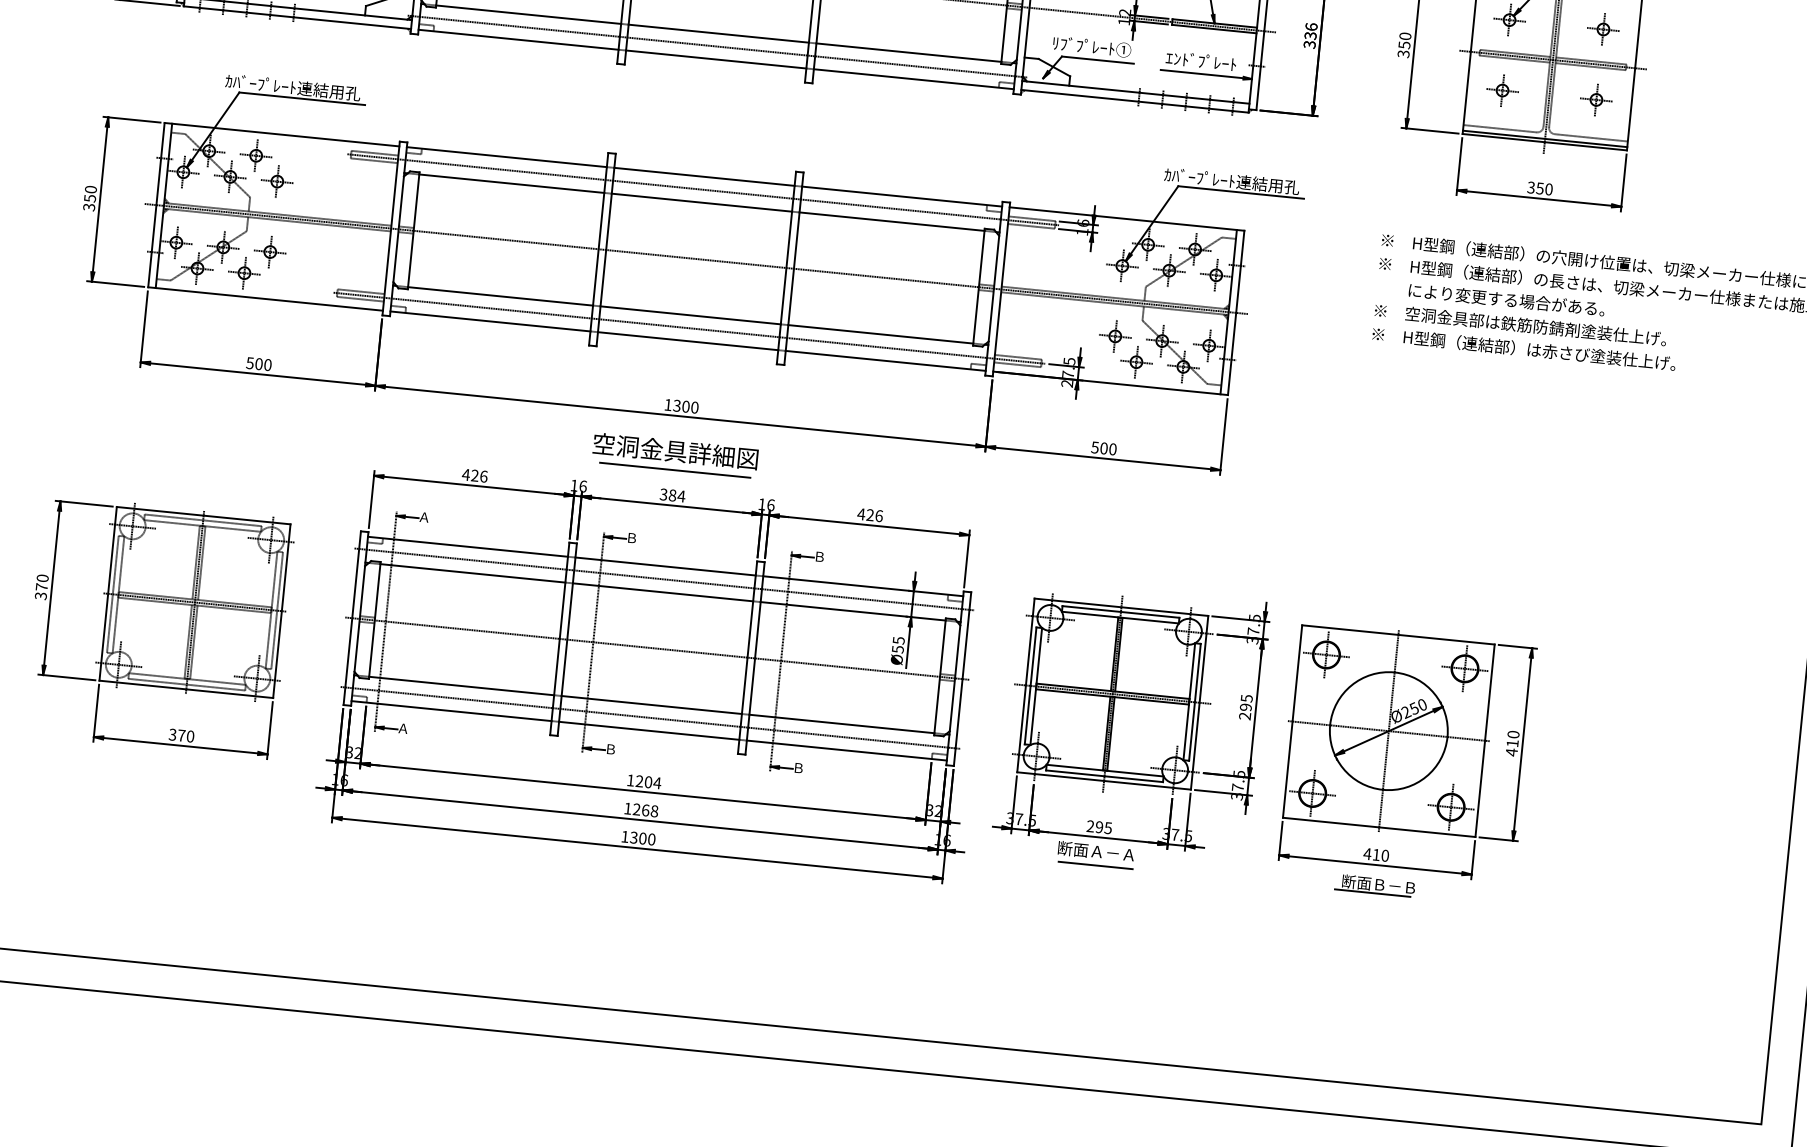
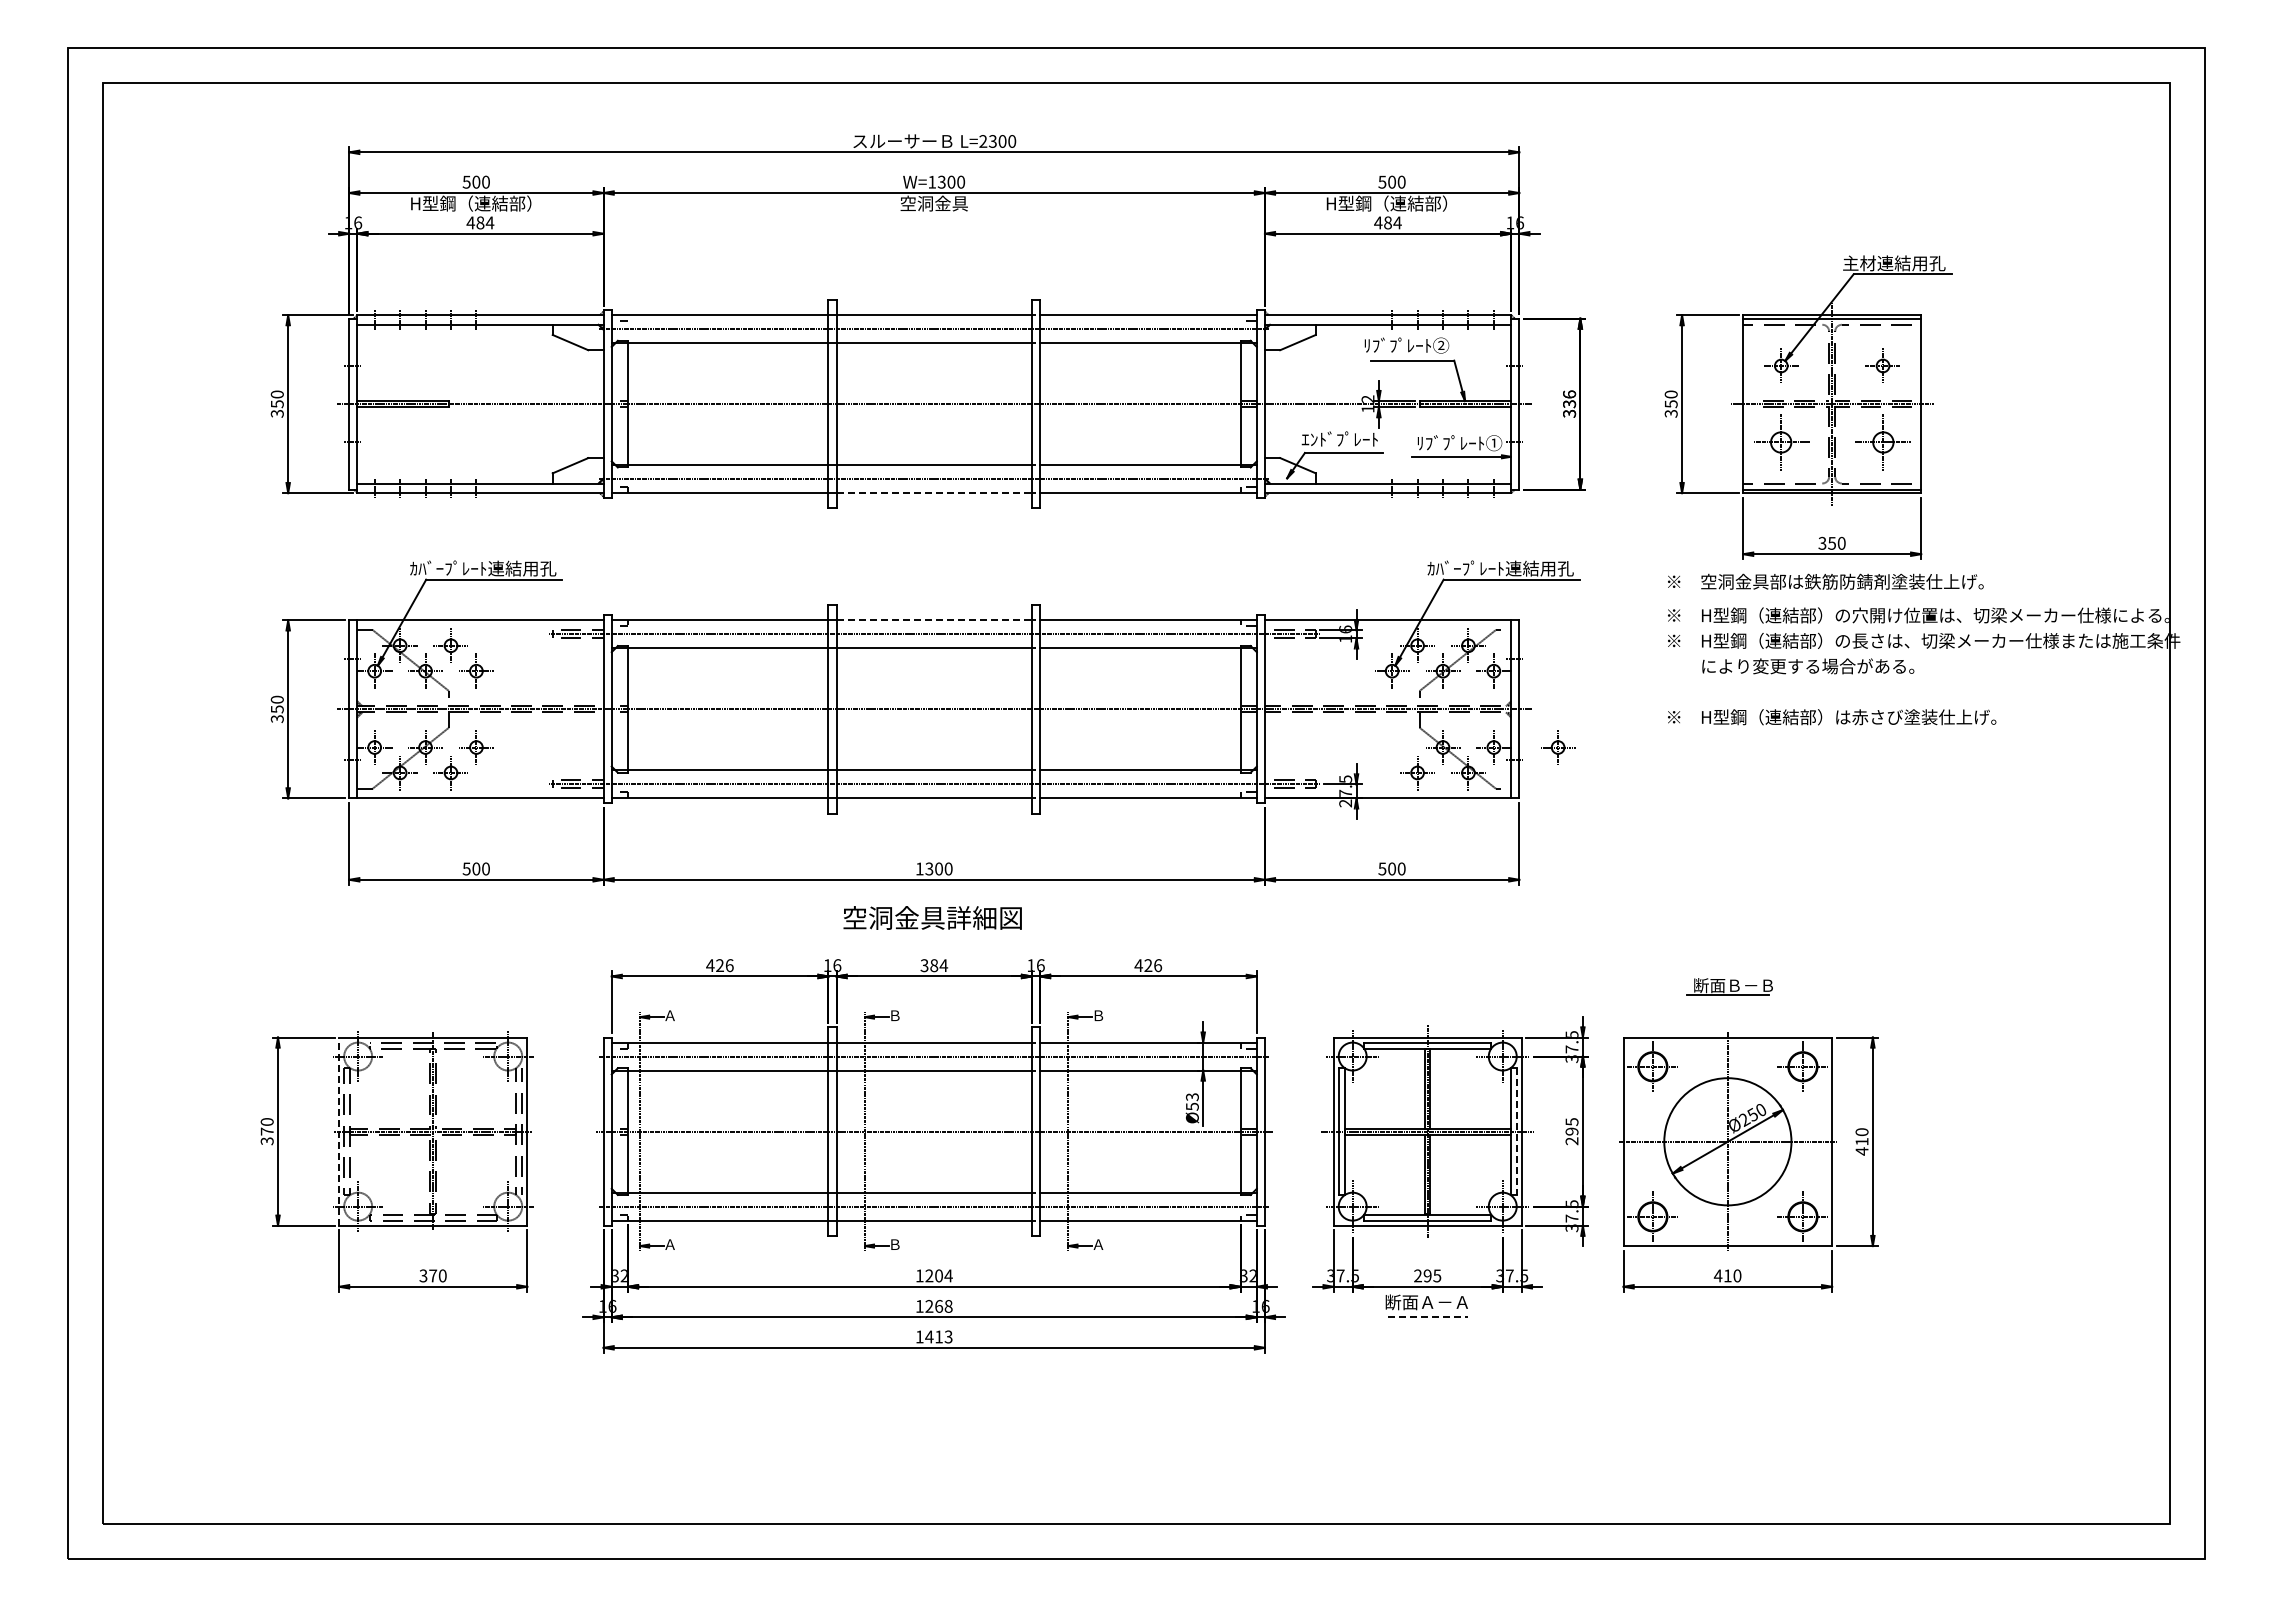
text: (1092, 47) -> (1336, 439), ﾘﾌﾞﾌﾟﾚｰﾄ① -> ｴﾝﾄﾞﾌﾟﾚｰﾄ
line: (716, 59) -> (934, 493), solid -> dashed
text: (1205, 62) -> (1459, 443), ｴﾝﾄﾞﾌﾟﾚｰﾄ -> ﾘﾌﾞﾌﾟﾚｰﾄ①
part: (1502, 89) -> (1781, 441), size x1.6
part: (1596, 99) -> (1882, 441), size x1.6
line: (704, 177) -> (934, 620), solid -> dashed
text: (1520, 324) -> (1825, 581), moved
part: (1115, 336) -> (1558, 747), moved
line: (674, 470) -> (933, 938), removed
line: (108, 593) -> (339, 1131), solid -> dashed
text: (898, 639) -> (1191, 1096), Ø55 -> Ø53
line: (1194, 703) -> (1516, 1132), solid -> dashed
text: (798, 767) -> (1098, 1244), Ｂ -> Ａ
text: (642, 838) -> (938, 1336), 1300 -> 1413
line: (1096, 865) -> (1428, 1317), solid -> dashed
part: (1374, 885) -> (1729, 986), moved

